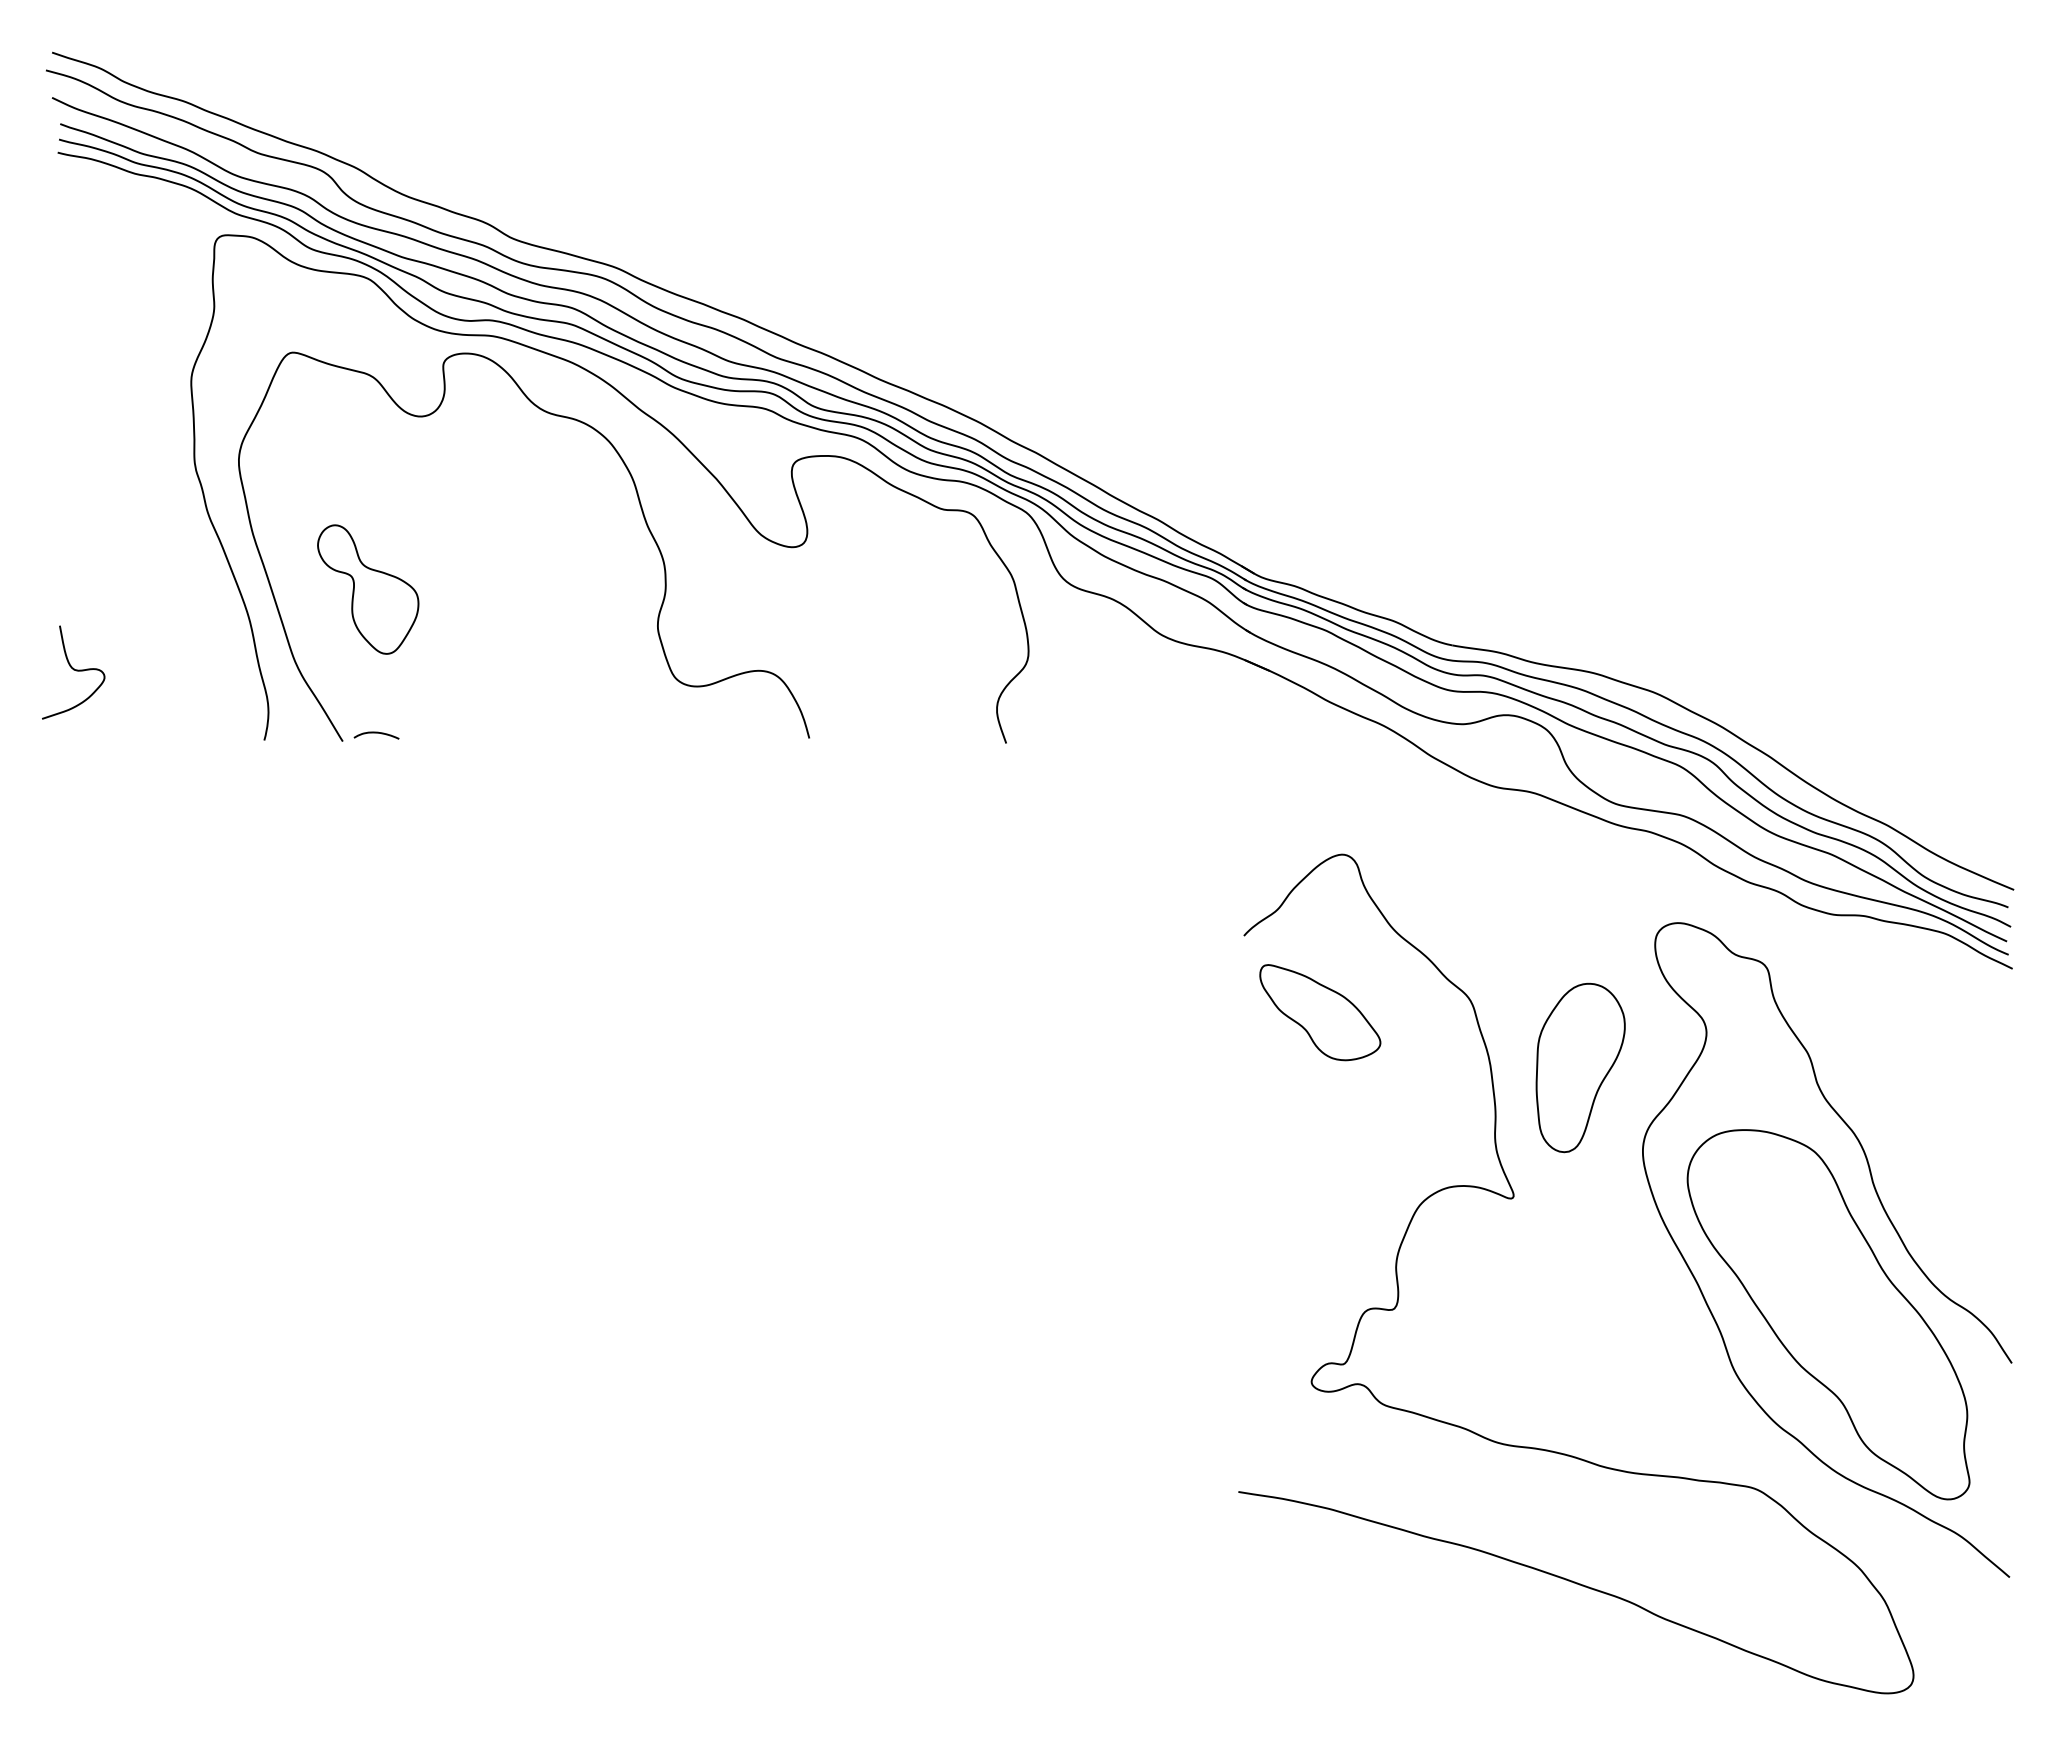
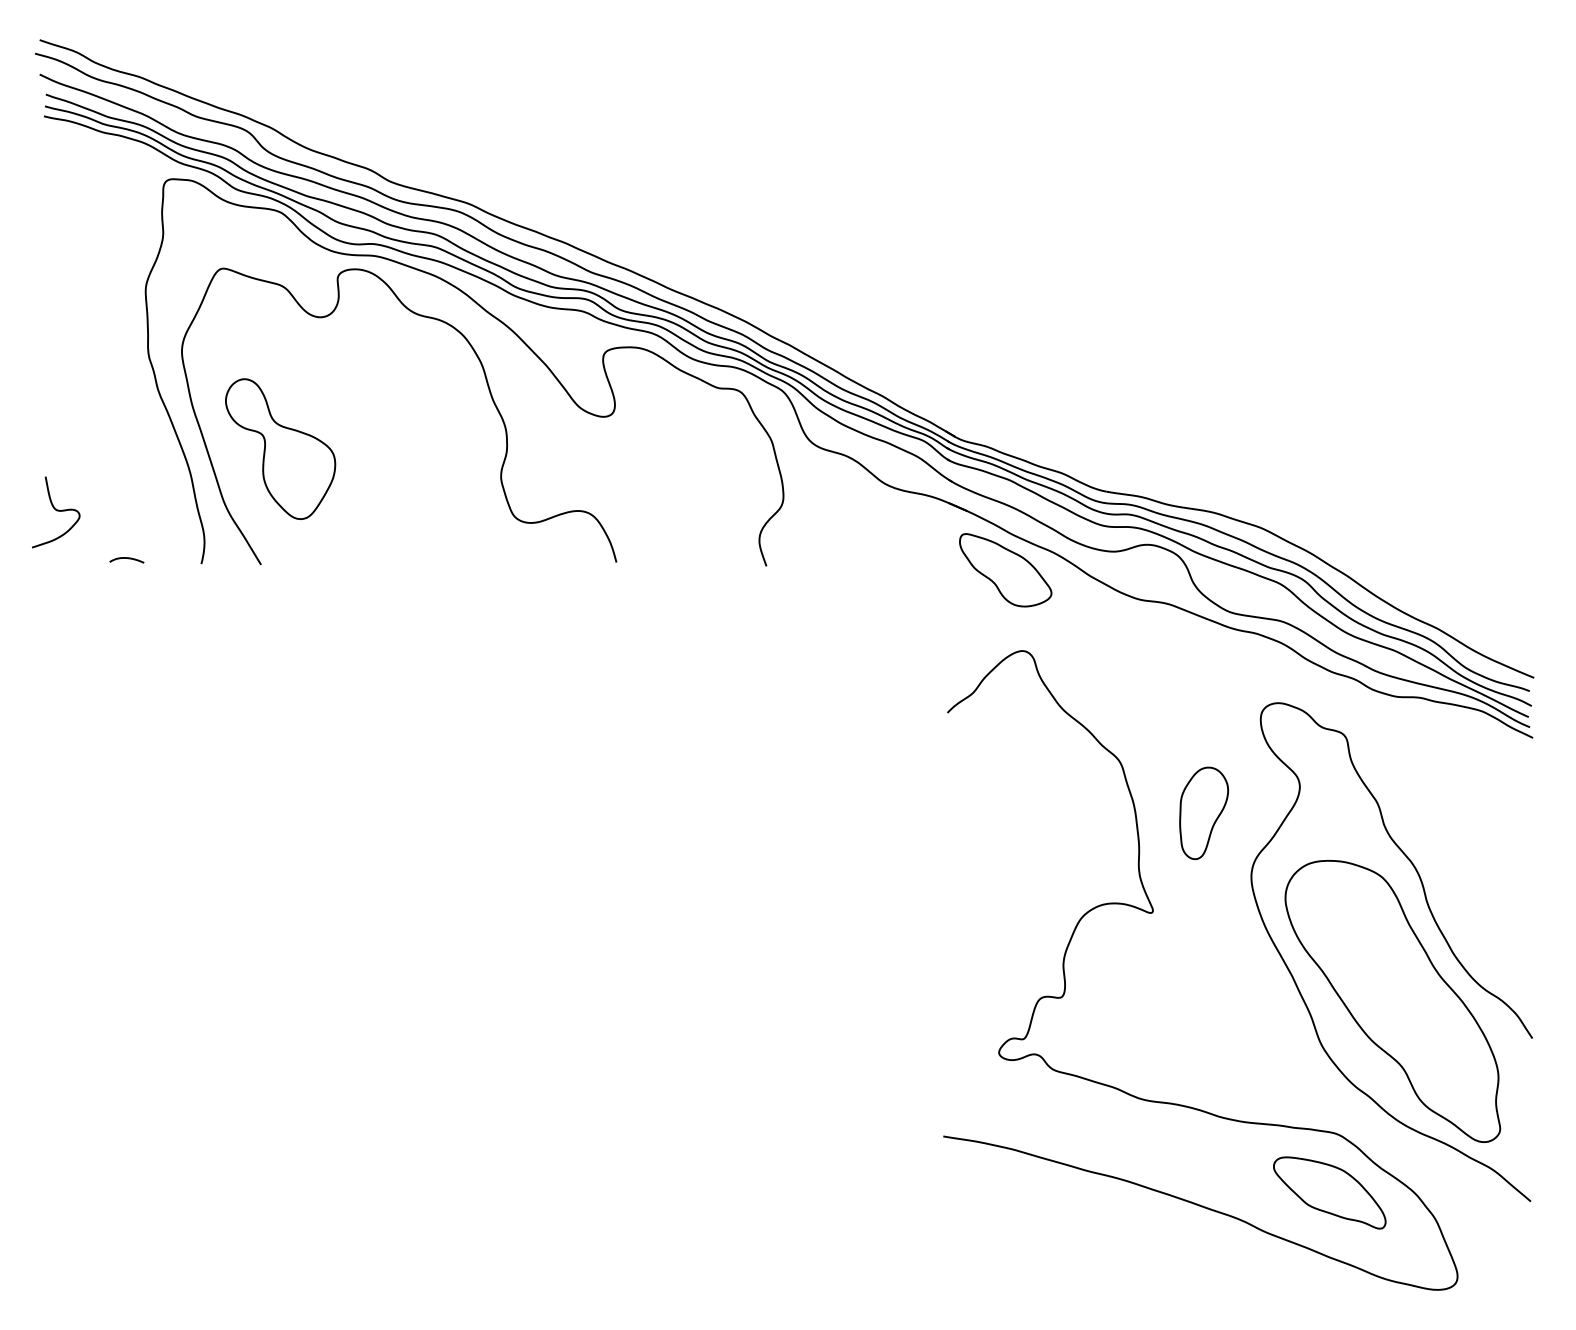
part: (367, 589) -> (279, 449), size x1.43
curve: (376, 733) -> (126, 558), moved
part: (1320, 1012) -> (1005, 570), moved
part: (1580, 1067) -> (1203, 813), size x0.71
part: (1745, 1565) -> (1329, 1192), added

